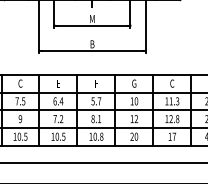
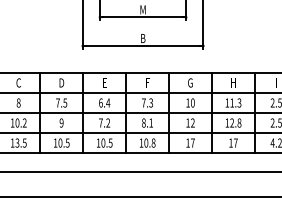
text: (20, 83) -> (61, 82), C -> D
text: (172, 83) -> (233, 82), C -> H
text: (96, 100) -> (147, 102), 5.7 -> 7.3
text: (134, 136) -> (190, 142), 20 -> 17

